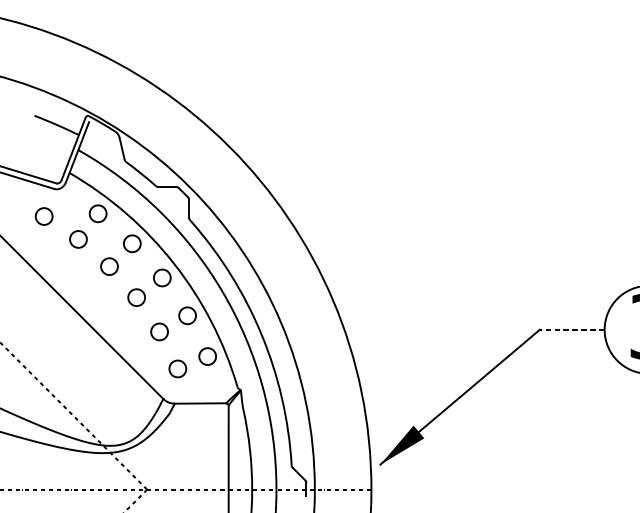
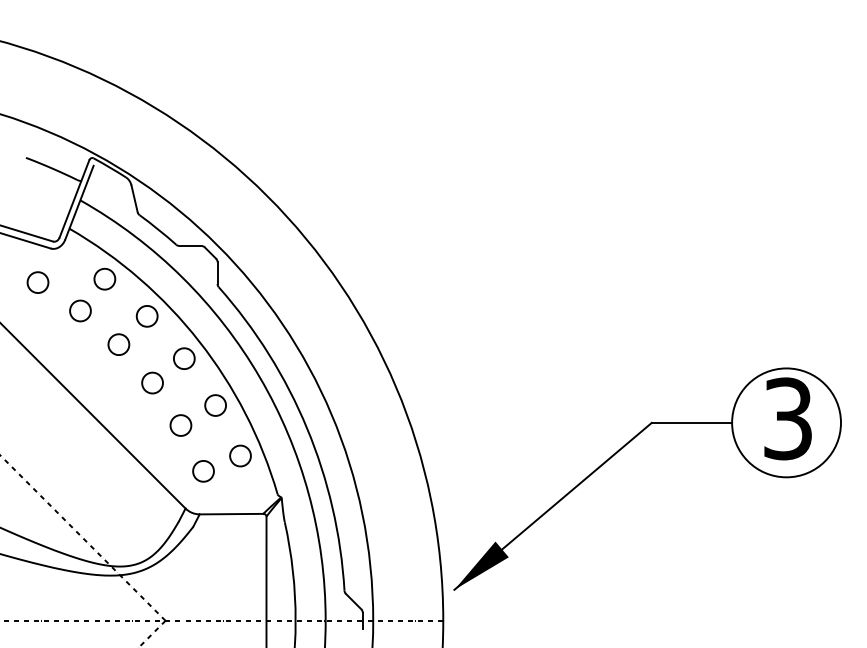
line: (571, 329) -> (691, 422), dashed -> solid

